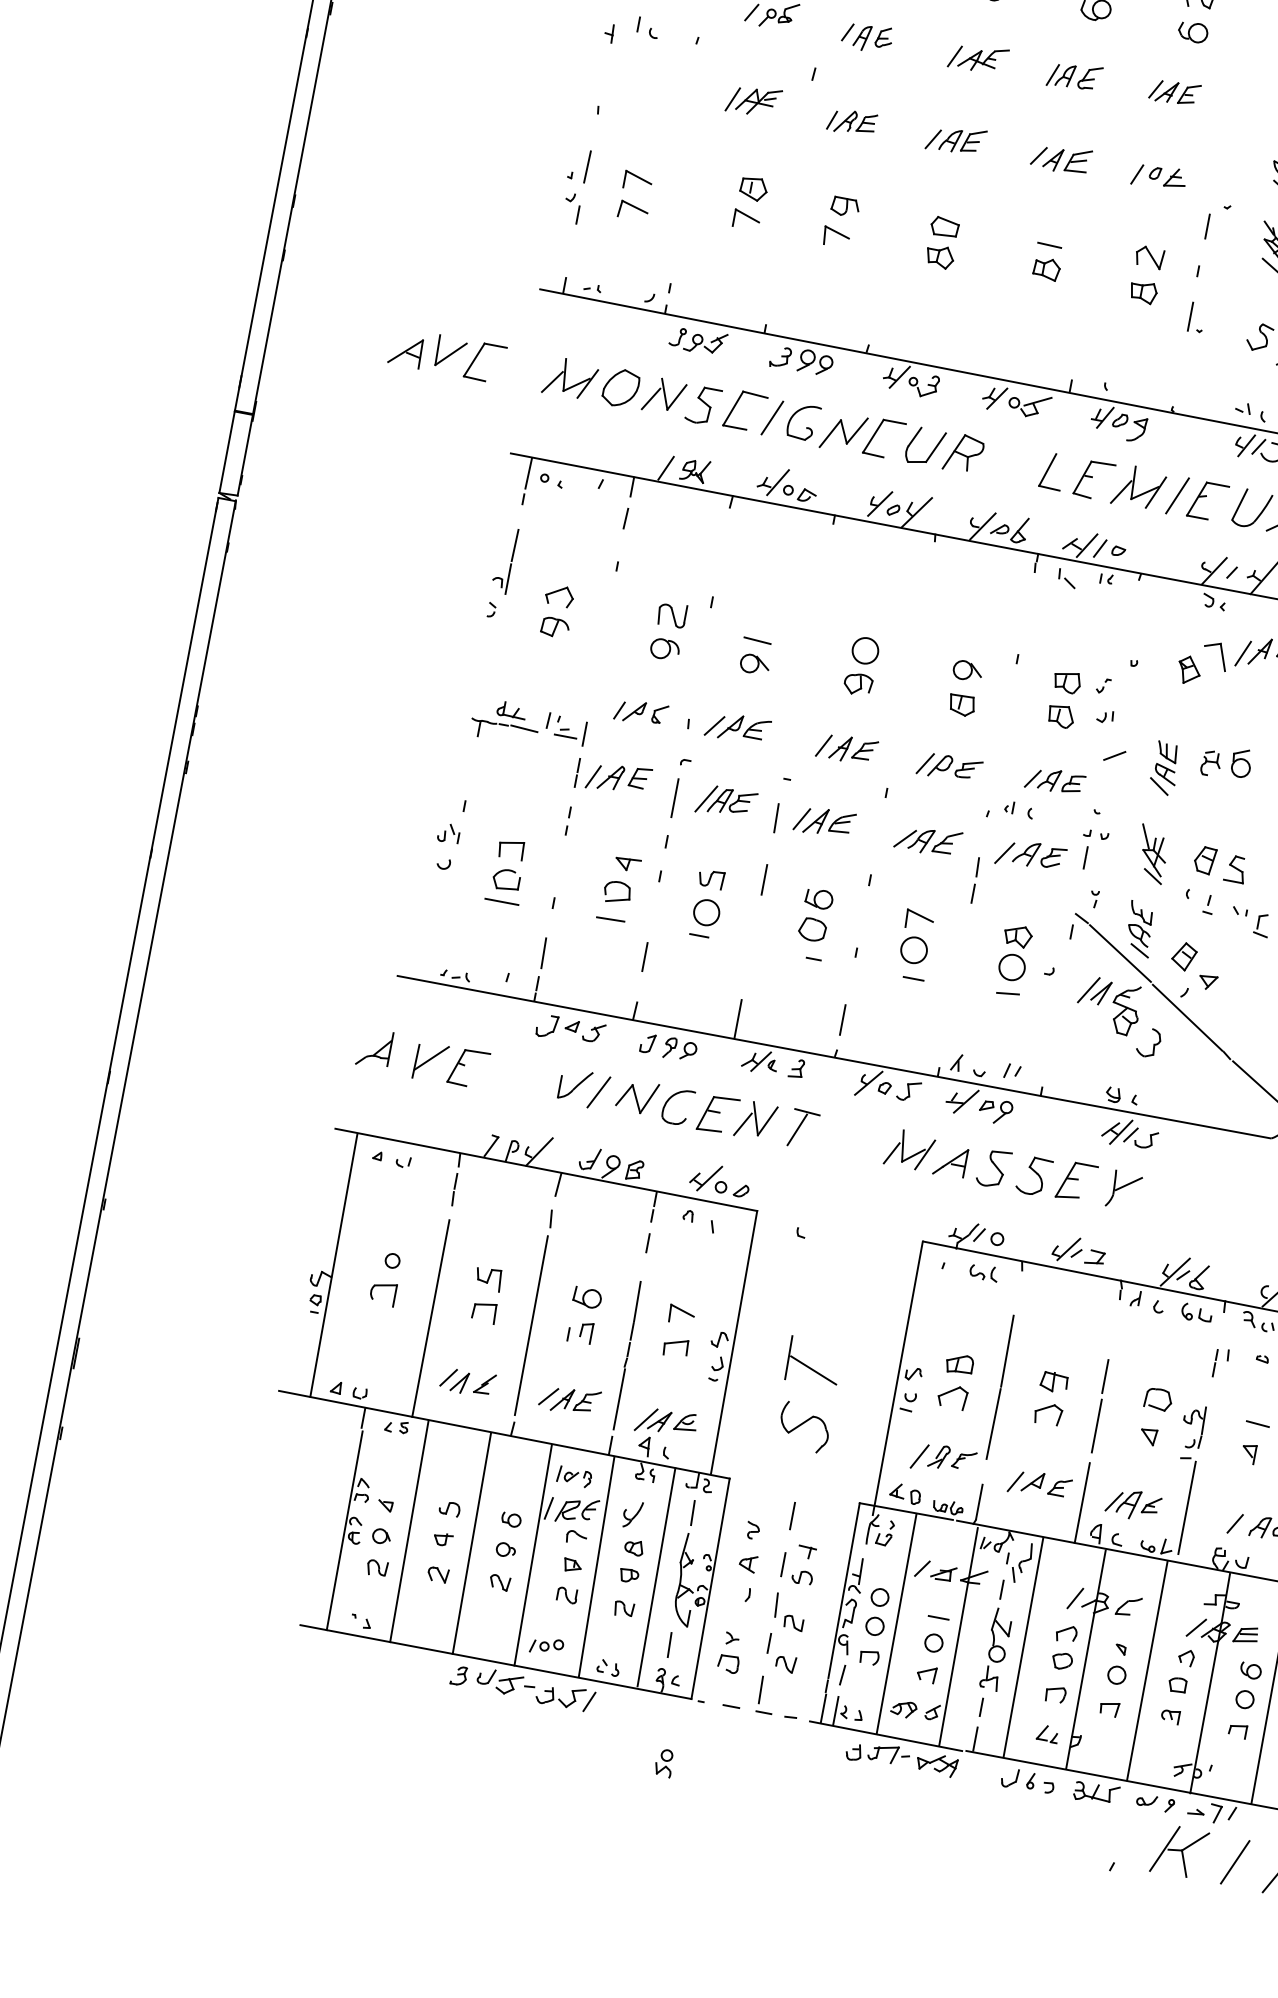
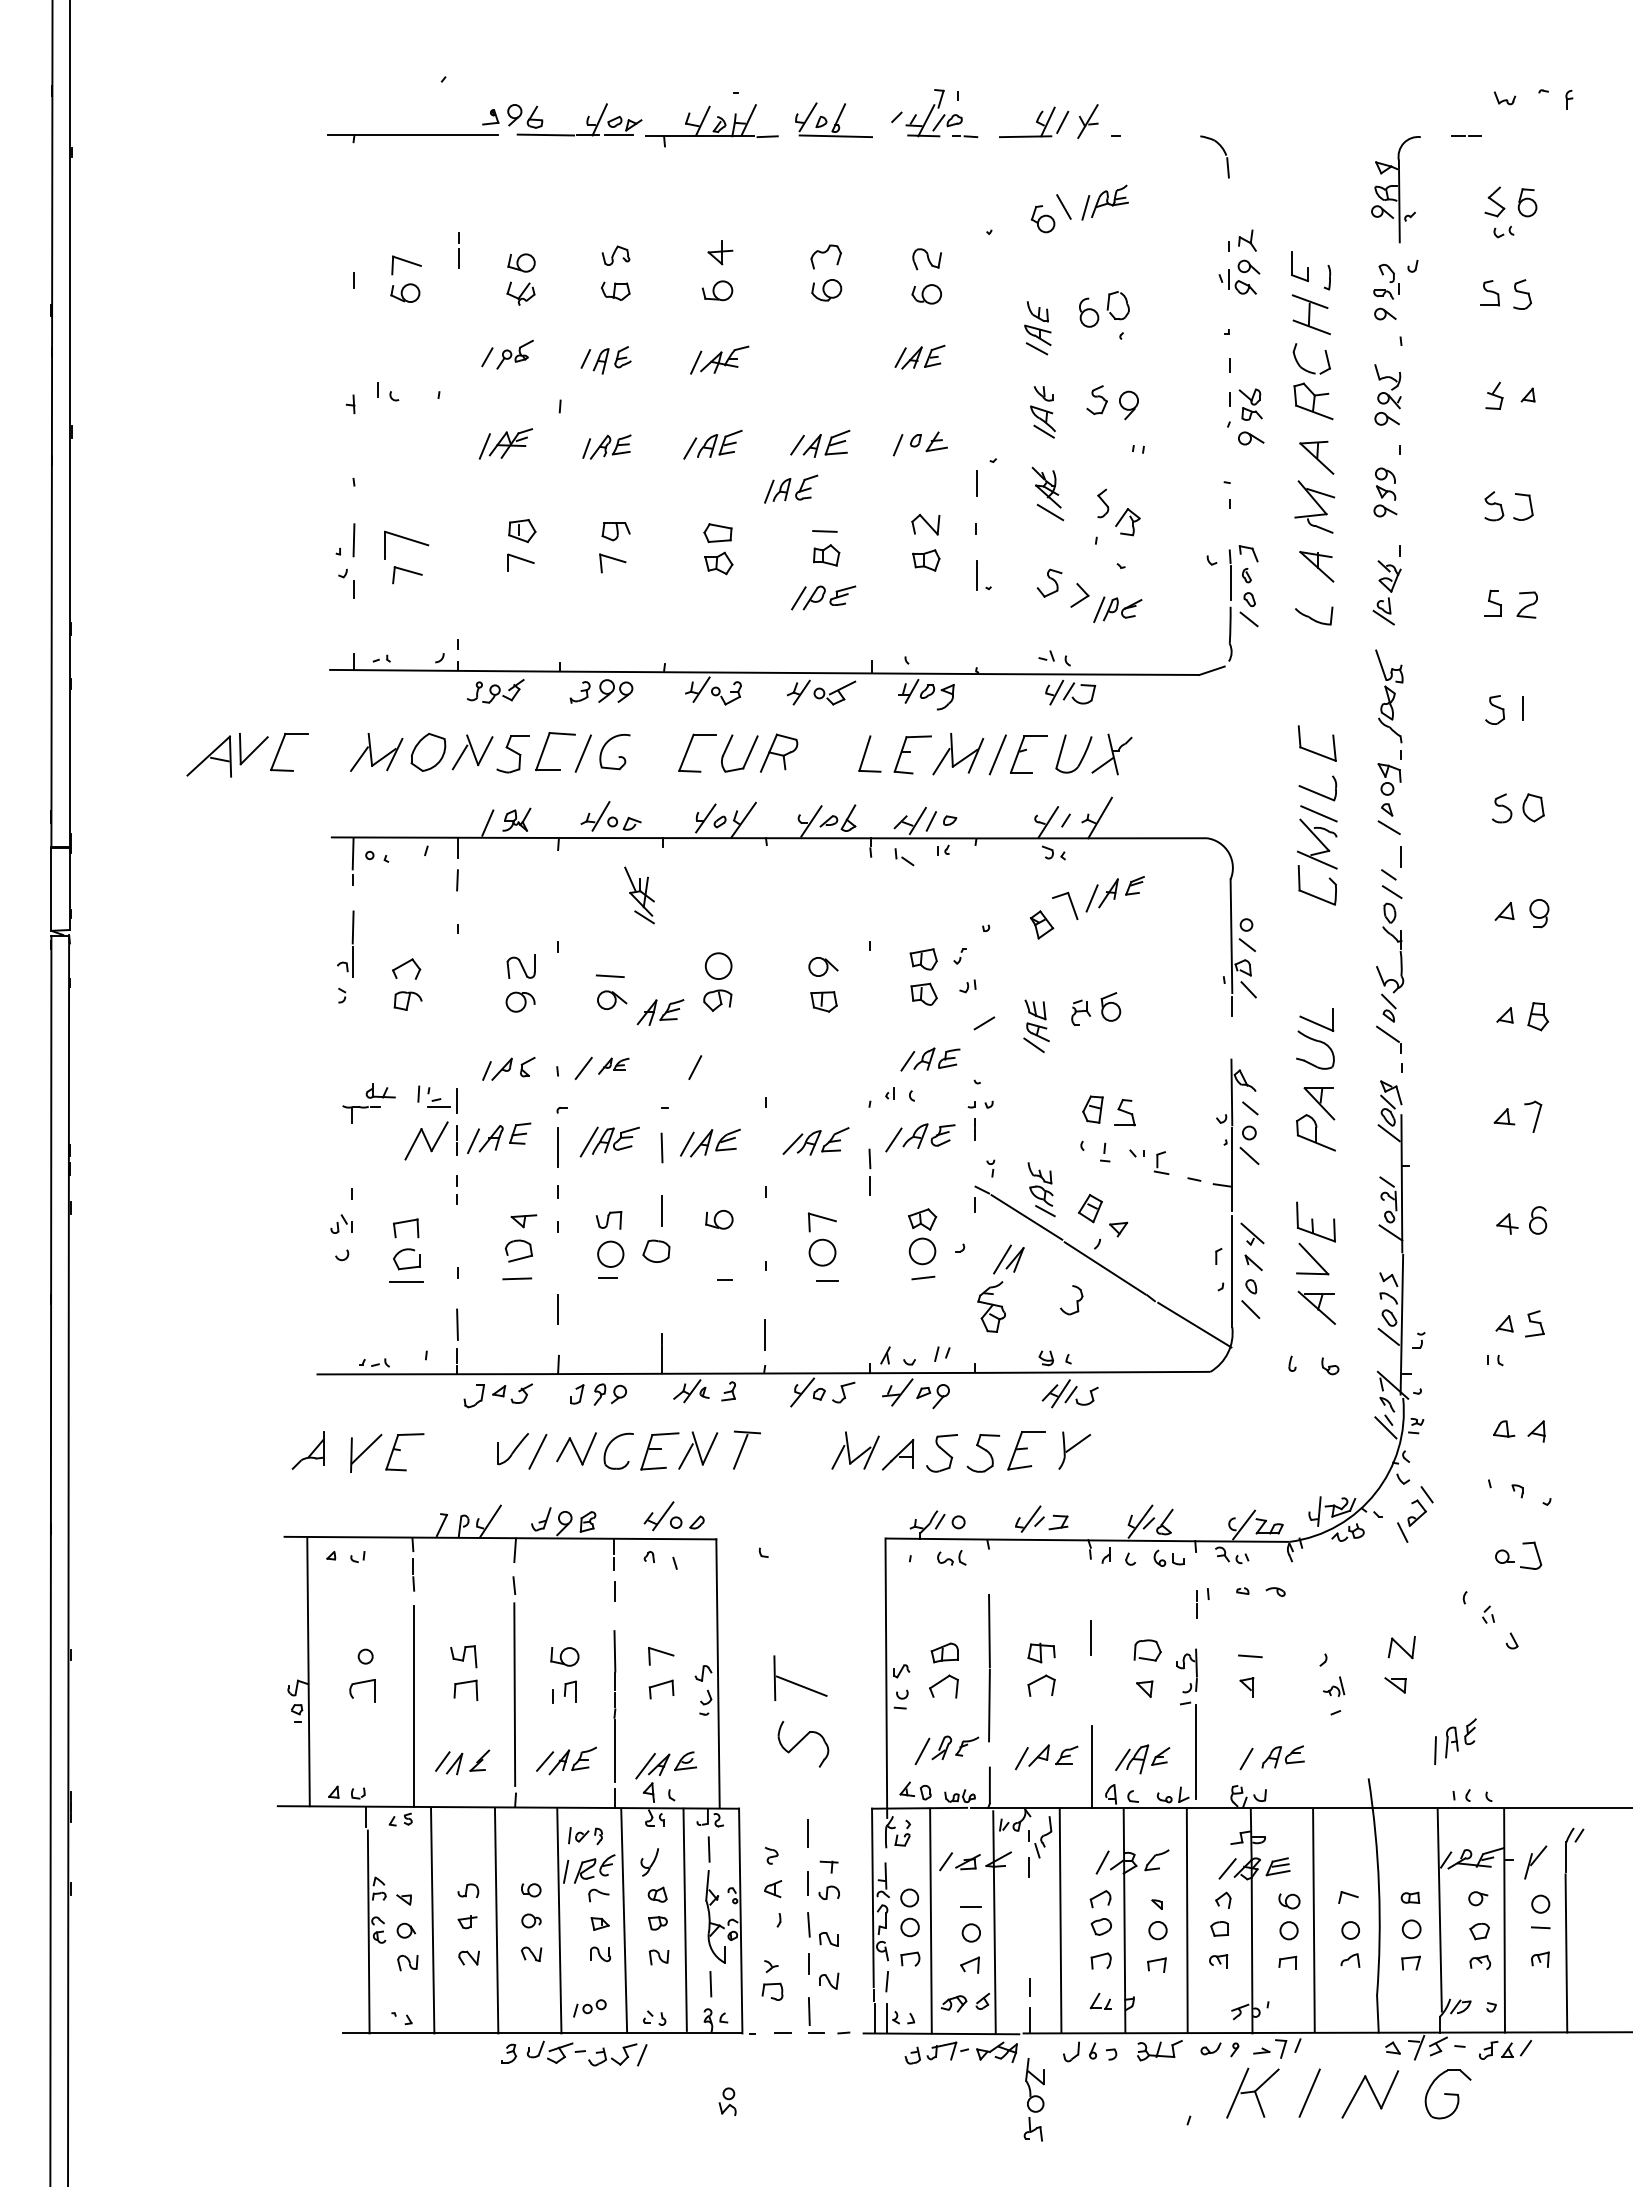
part: (1075, 75) -> (791, 488), moved
part: (637, 181) -> (406, 545), size x1.6
part: (405, 351) -> (208, 756), size x1.4
part: (843, 432) -> (426, 1140), moved
line: (524, 728) -> (396, 1106), removed
part: (744, 728) -> (613, 1065), size x0.6
part: (853, 750) -> (660, 1012), moved
part: (949, 767) -> (823, 597), moved
part: (1151, 854) -> (639, 895), moved
part: (812, 928) -> (656, 1250), moved
part: (1125, 1009) -> (991, 1306), moved
line: (1096, 1426) -> (1091, 1688), removed
part: (995, 1649) -> (1033, 2099), moved

